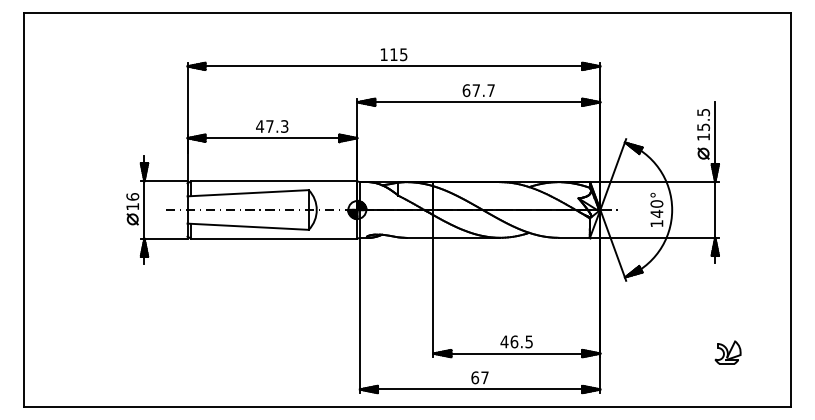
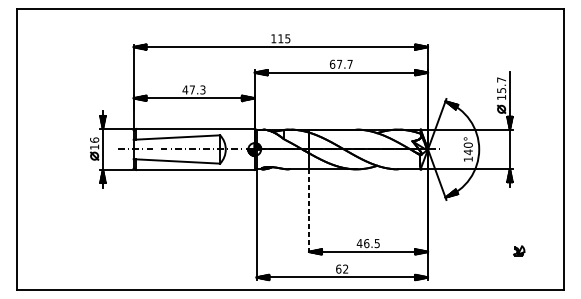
text: (703, 112) -> (501, 79), 15.5 -> 15.7
line: (433, 297) -> (309, 211), solid -> dashed
part: (727, 352) -> (518, 251), size x0.6
text: (484, 377) -> (345, 268), 67 -> 62

